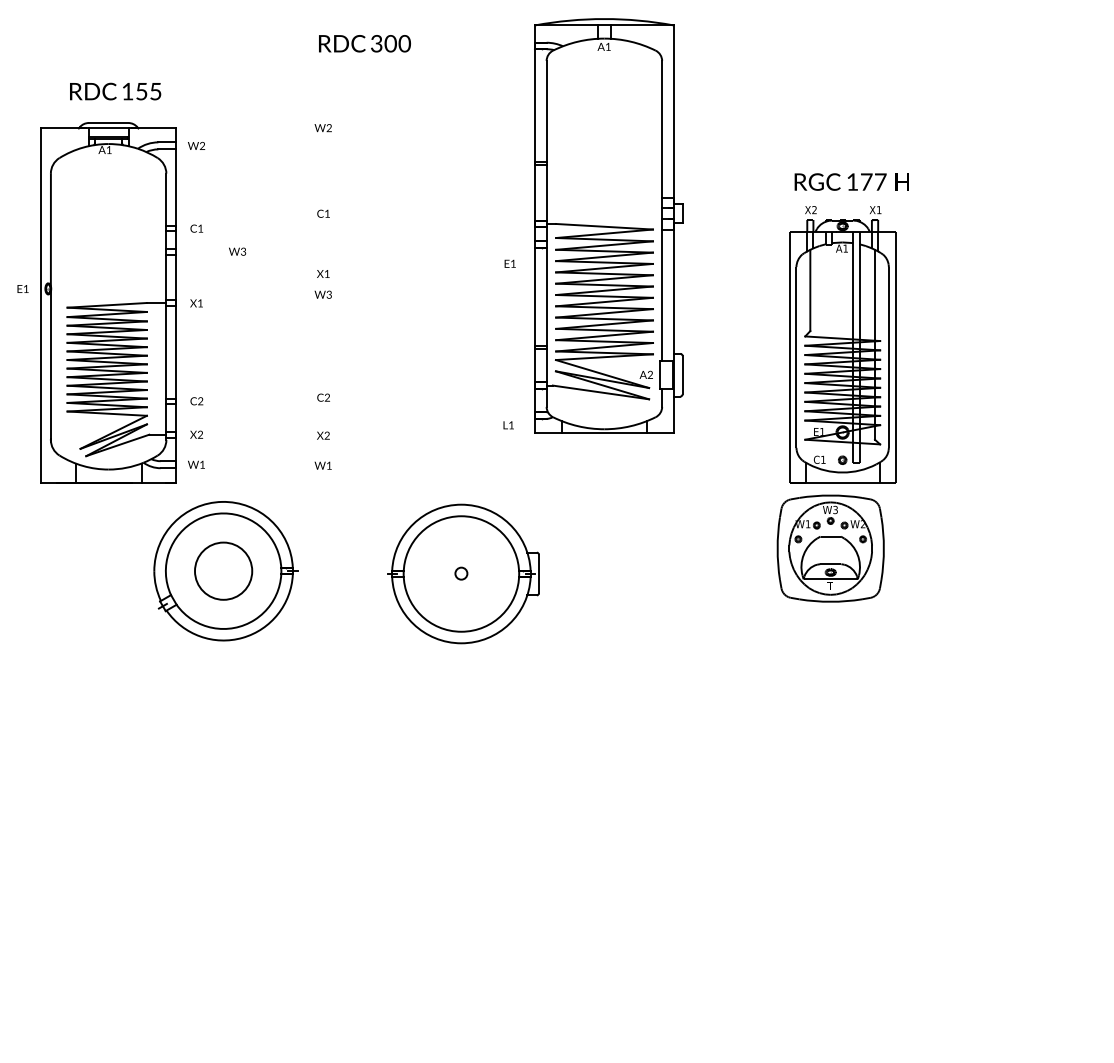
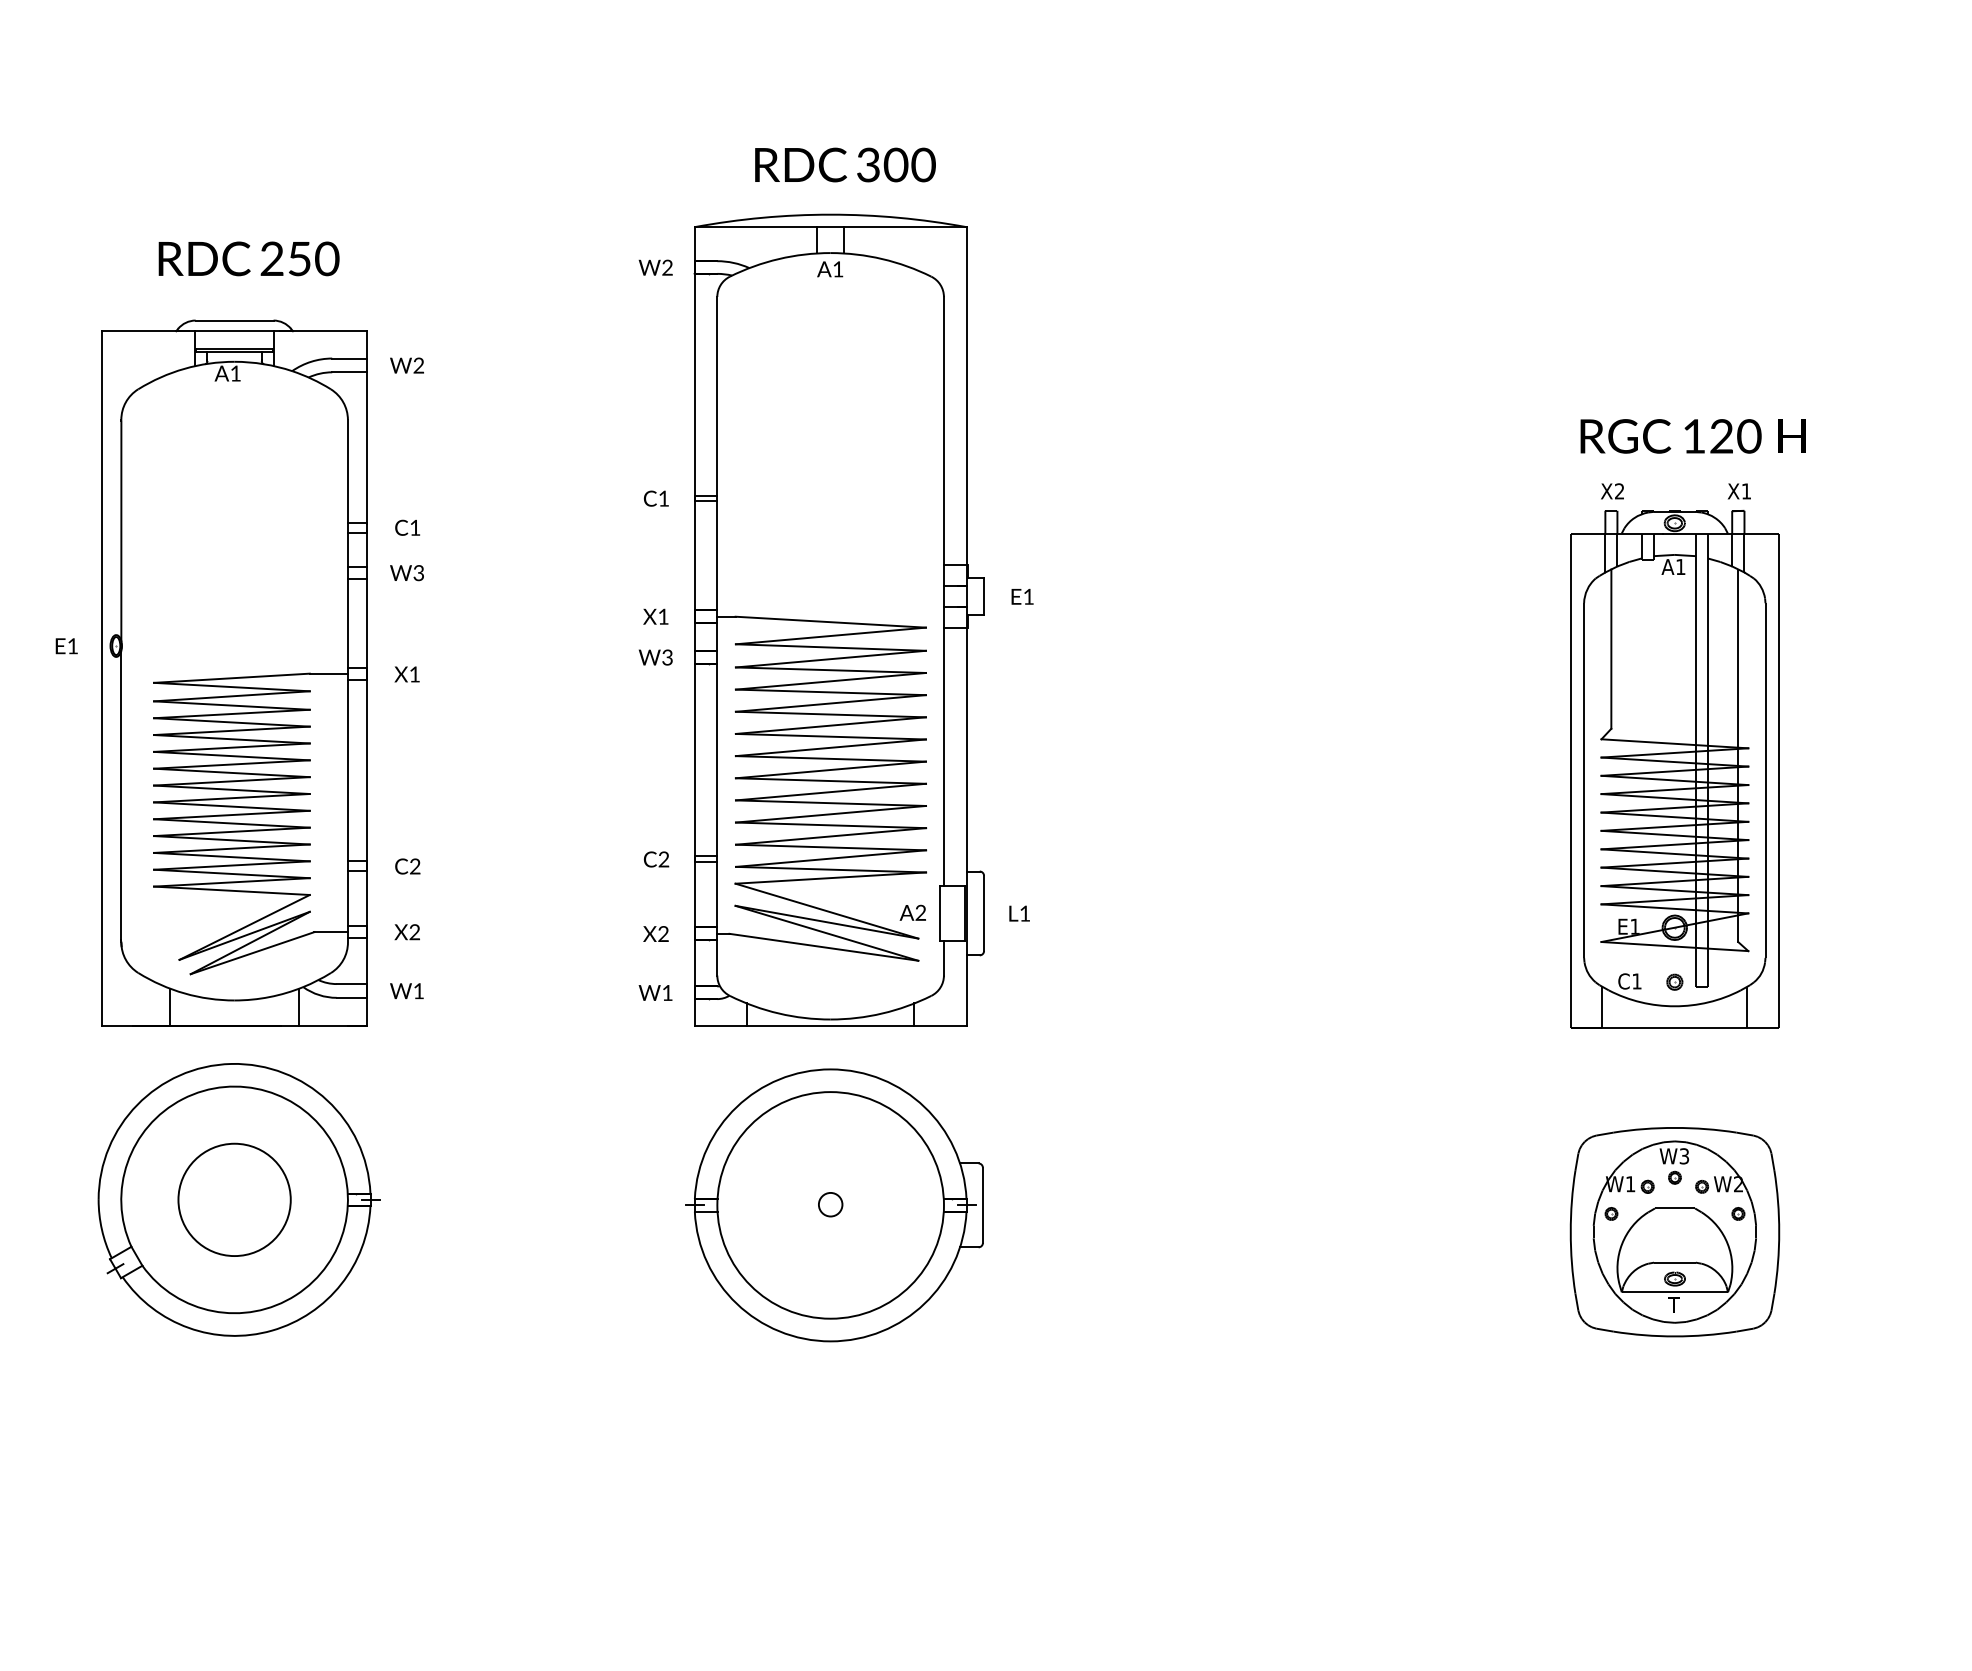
text: (364, 43) -> (844, 164), moved
text: (142, 91) -> (301, 258), 155 -> 250
text: (322, 128) -> (654, 268), moved
text: (873, 181) -> (1735, 435), 177 -> 120
part: (608, 225) -> (838, 619), moved
text: (237, 251) -> (407, 572), moved
part: (830, 548) -> (1674, 1231), moved
part: (225, 571) -> (238, 1200), moved
part: (463, 573) -> (834, 1204), moved

